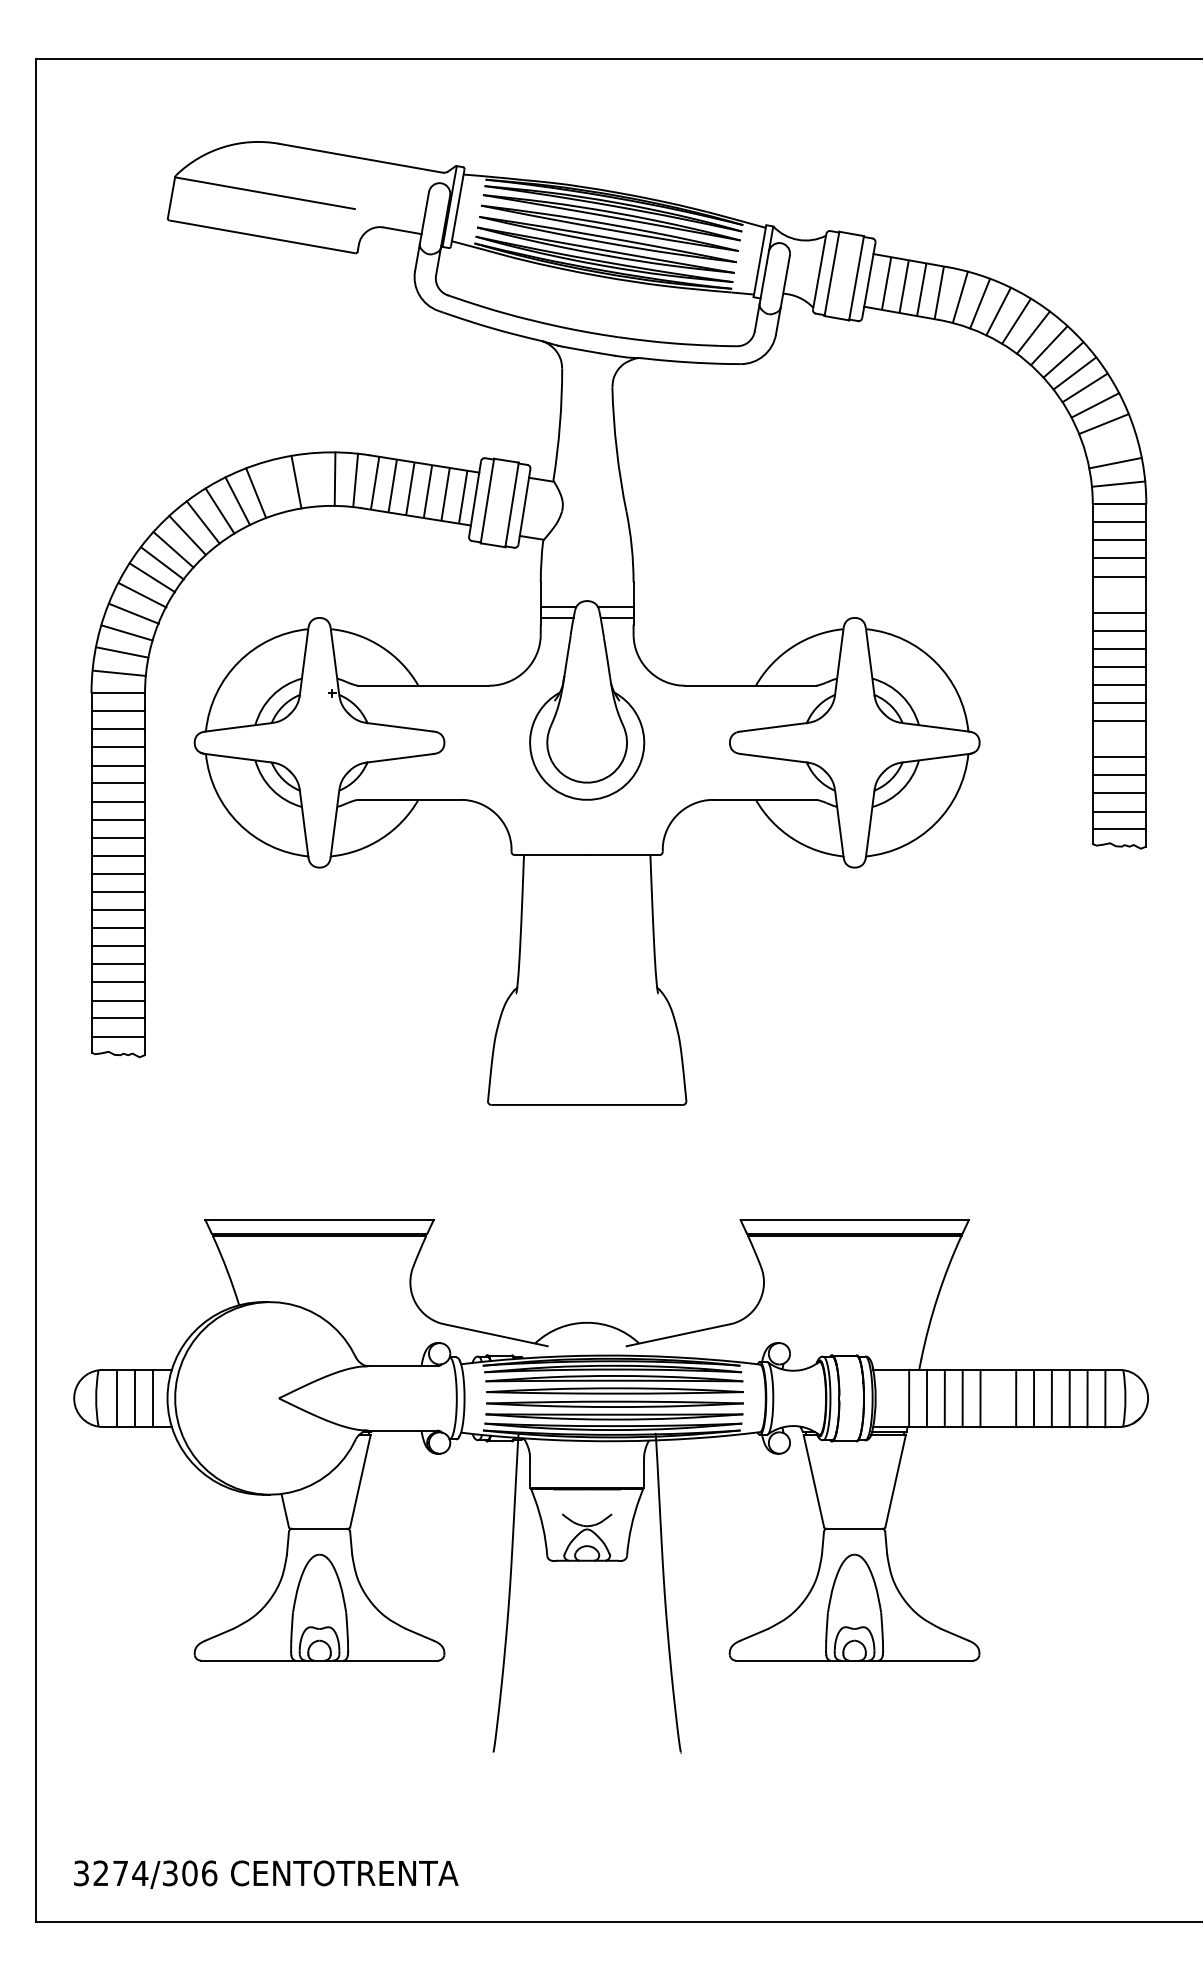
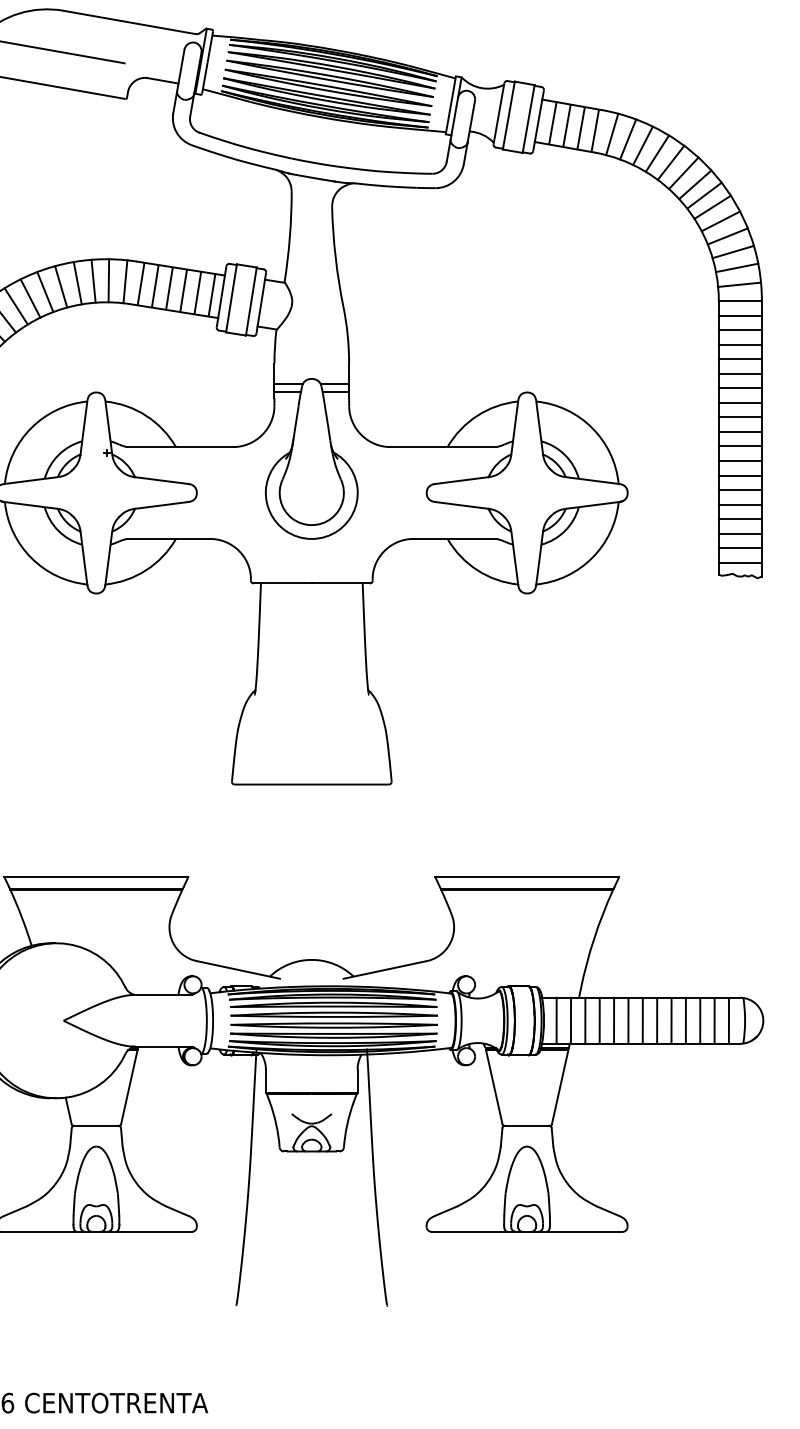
line: (1110, 443) -> (733, 252), added
line: (315, 479) -> (93, 281), added
line: (275, 486) -> (60, 286), added
line: (1119, 594) -> (740, 373), added
line: (1119, 739) -> (740, 490), added
line: (891, 1397) -> (556, 1020), added
line: (998, 1398) -> (642, 1020), added

